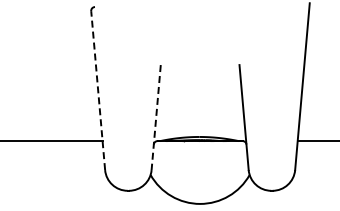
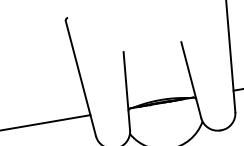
line: (98, 90) -> (81, 78), dashed -> solid
line: (156, 117) -> (127, 91), dashed -> solid

